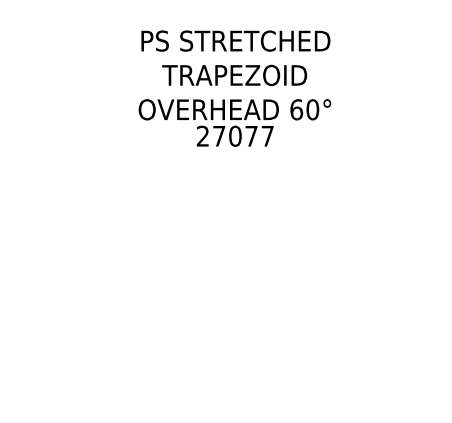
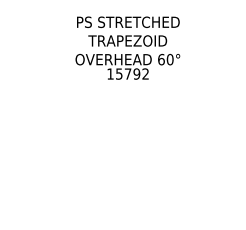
text: (234, 135) -> (127, 73), 27077 -> 15792

